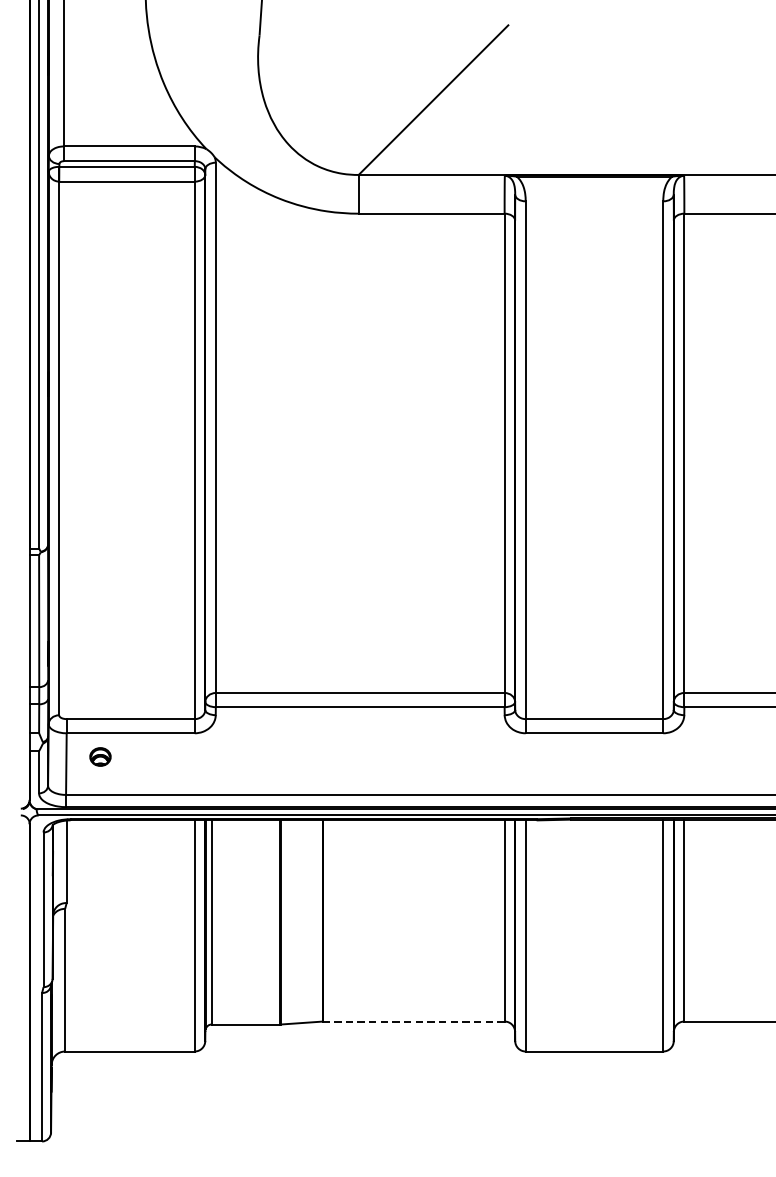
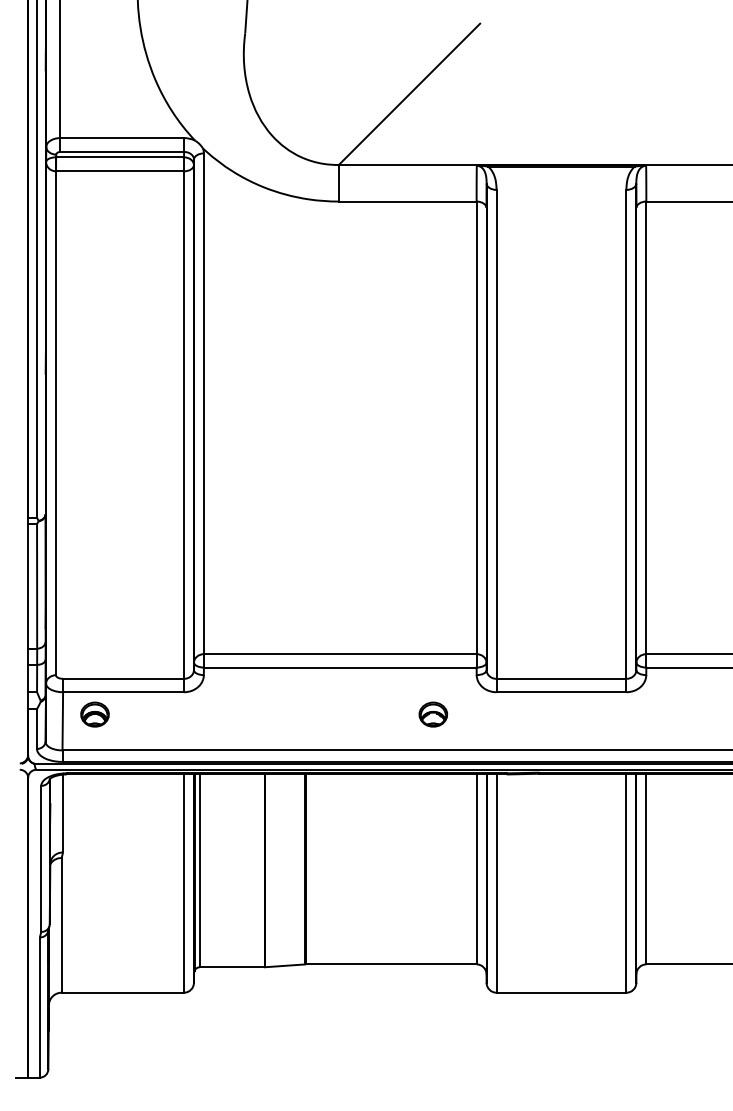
part: (99, 756) -> (94, 714), size x1.43
part: (458, 756) -> (433, 714), added
line: (414, 1021) -> (391, 964), dashed -> solid

